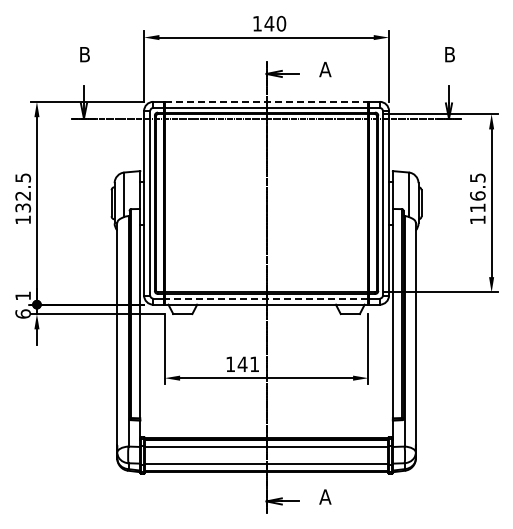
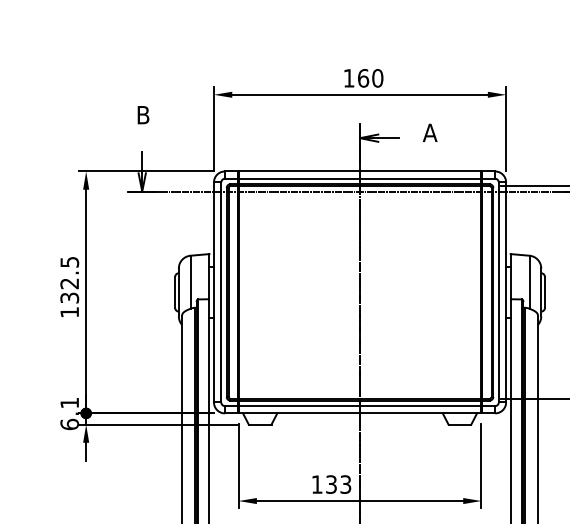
text: (269, 23) -> (363, 78), 140 -> 160
line: (266, 101) -> (359, 171), dashed -> solid
line: (266, 298) -> (359, 406), dashed -> solid
text: (248, 364) -> (338, 484), 141 -> 133

